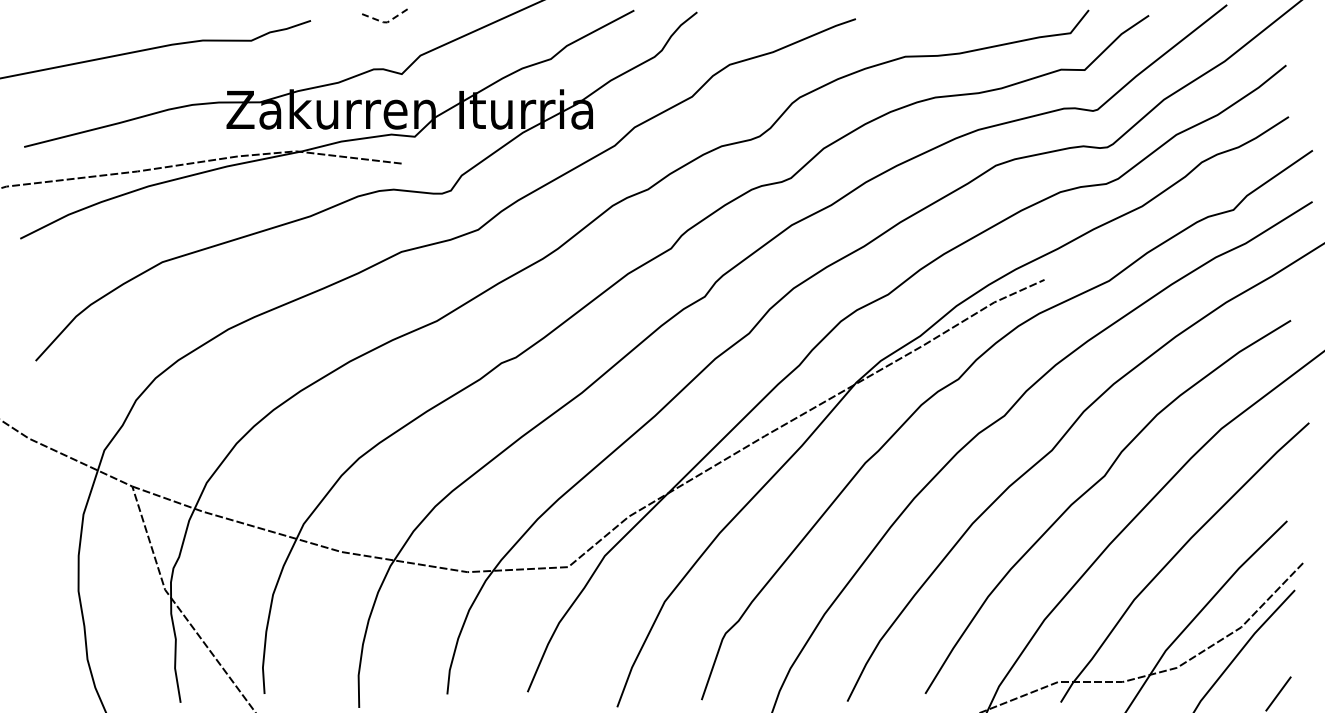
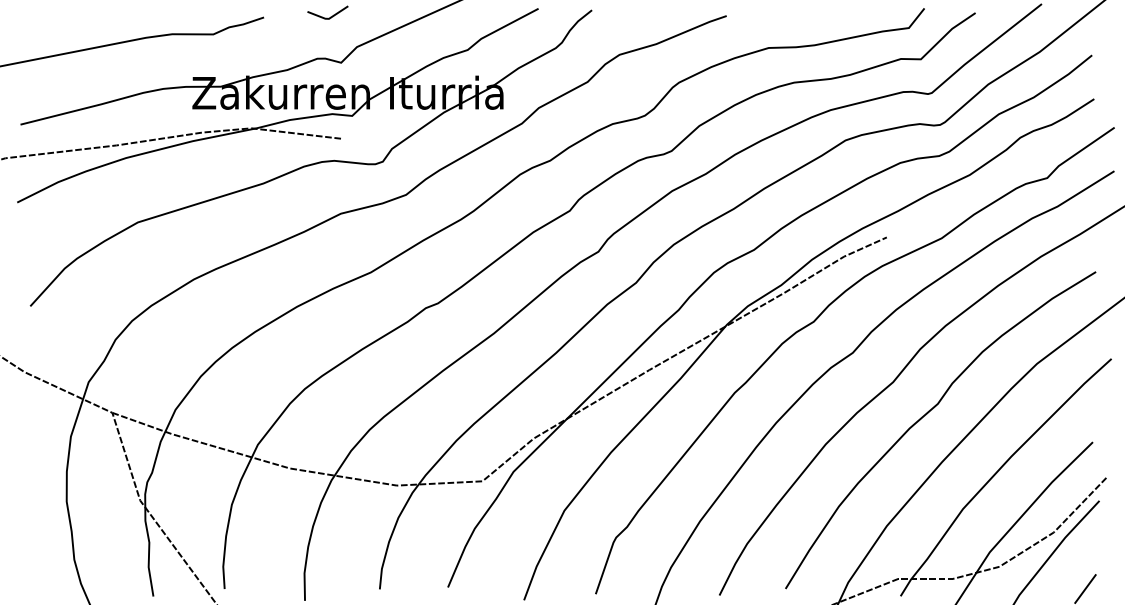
line: (387, 22) -> (329, 18), dashed -> solid

